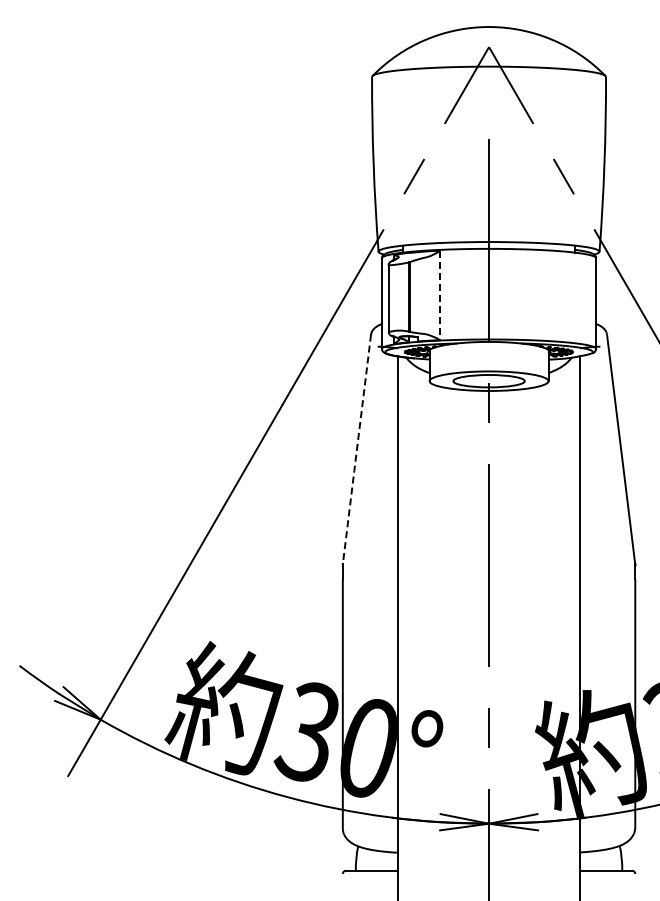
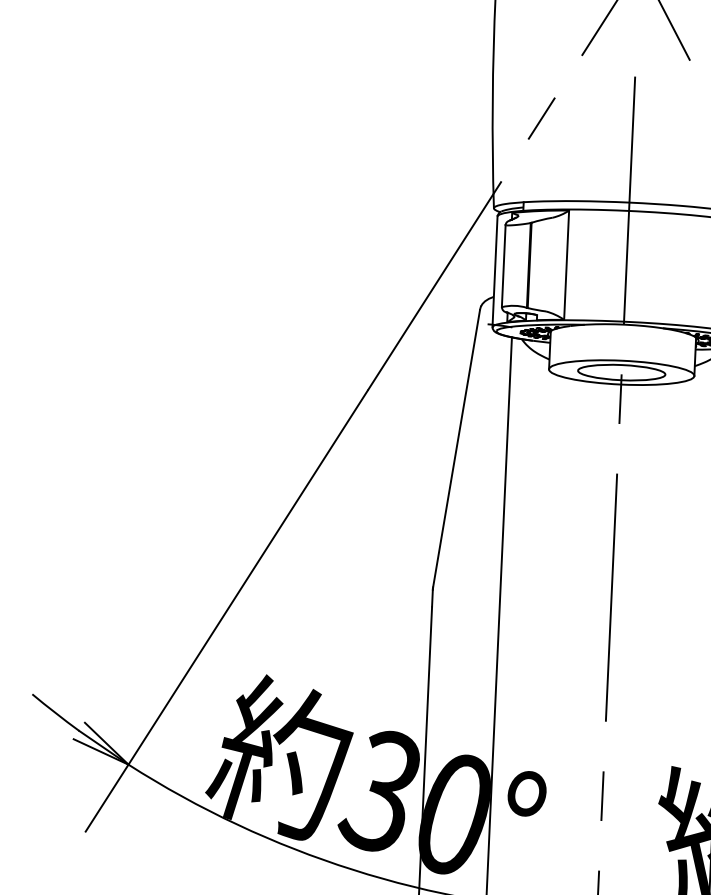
line: (440, 295) -> (567, 265), dashed -> solid
line: (357, 448) -> (457, 447), dashed -> solid

